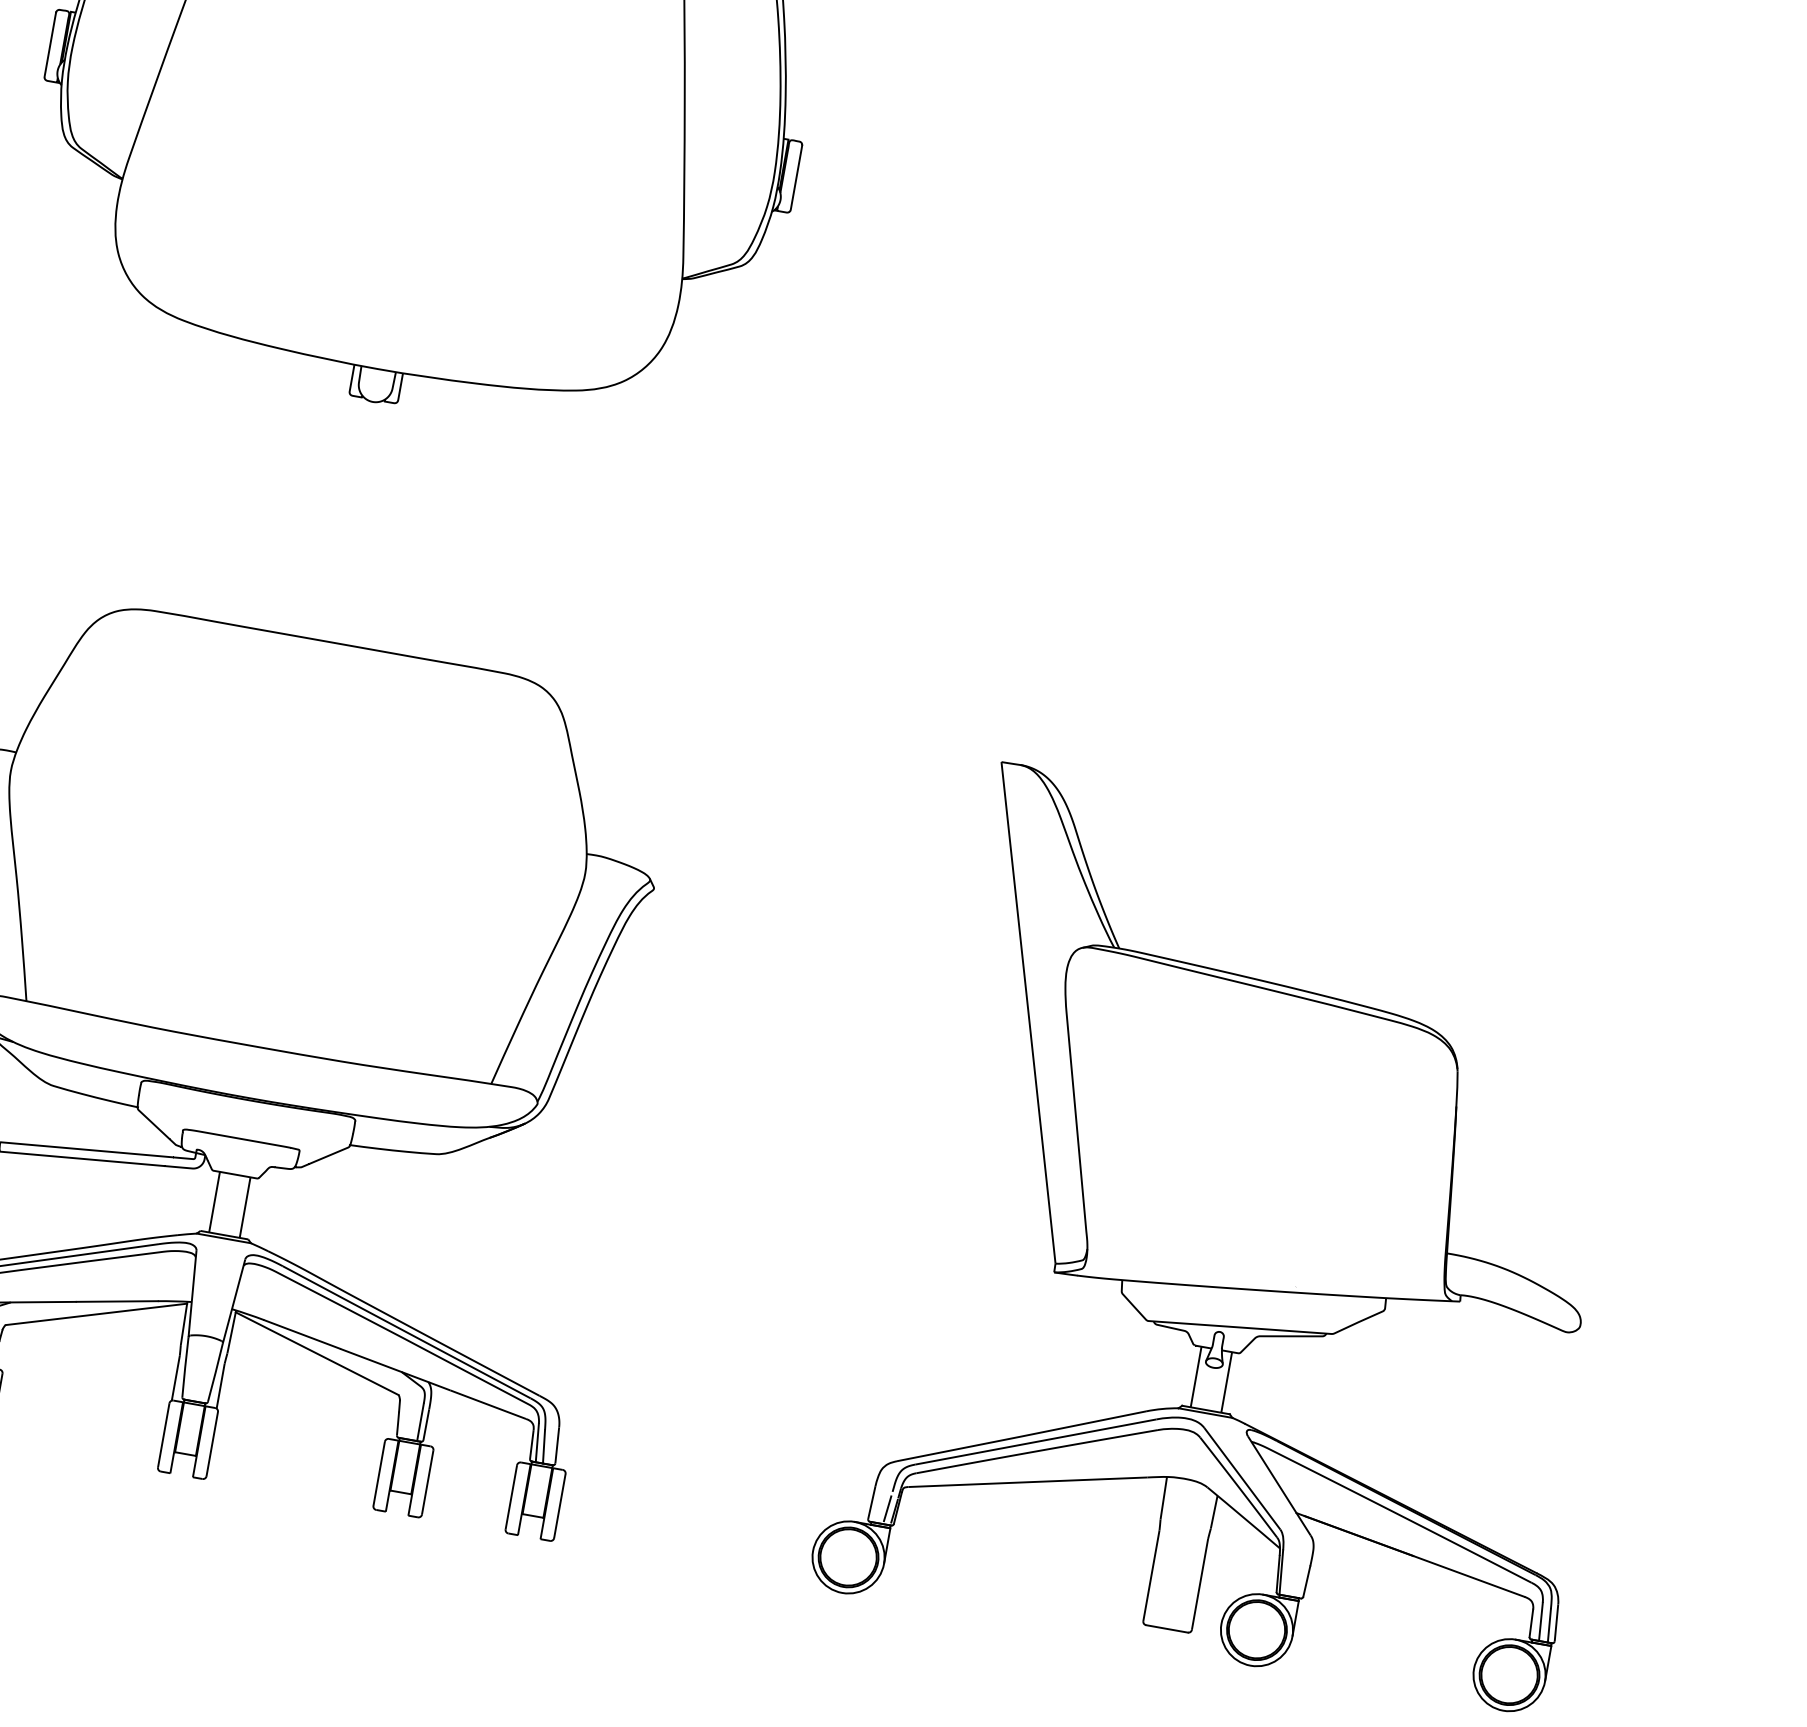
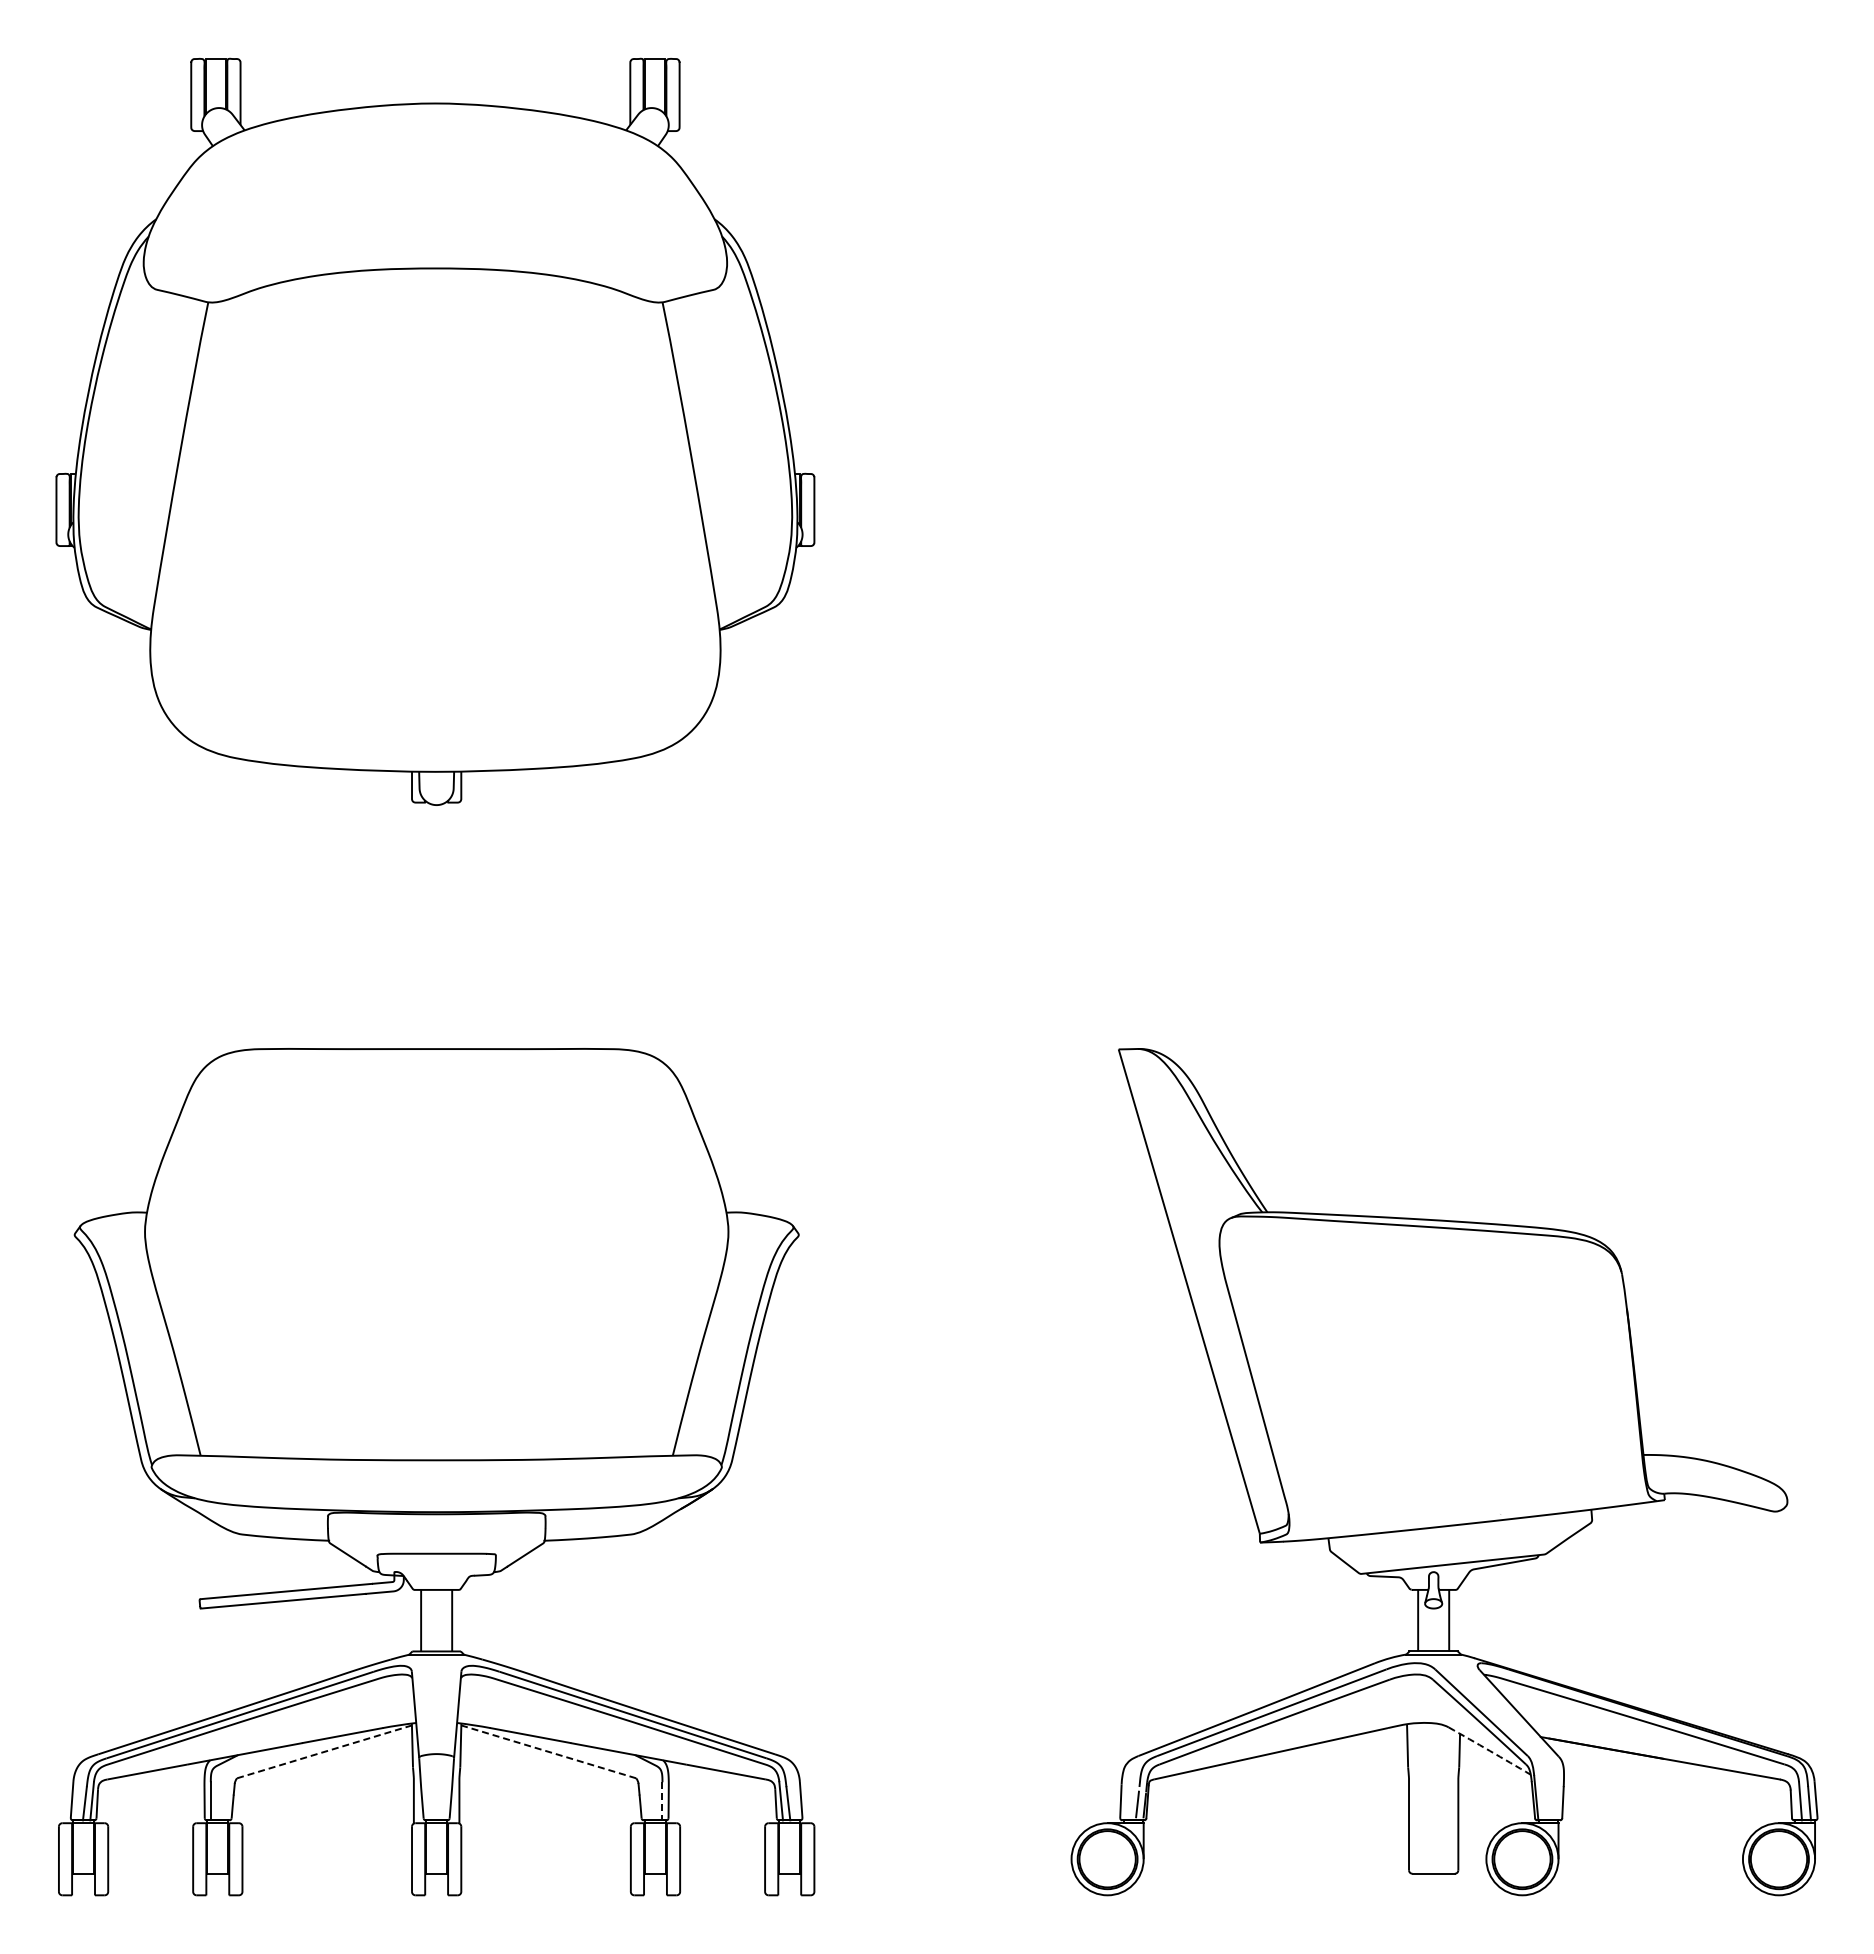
line: (97, 1314) -> (325, 1751), solid -> dashed
line: (317, 1353) -> (548, 1751), solid -> dashed
line: (420, 1422) -> (662, 1801), solid -> dashed
arc: (1243, 1517) -> (1489, 1750), solid -> dashed

